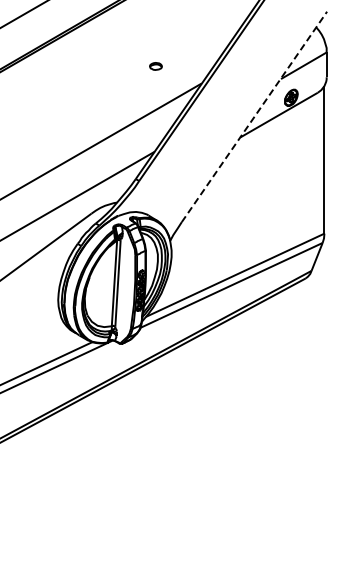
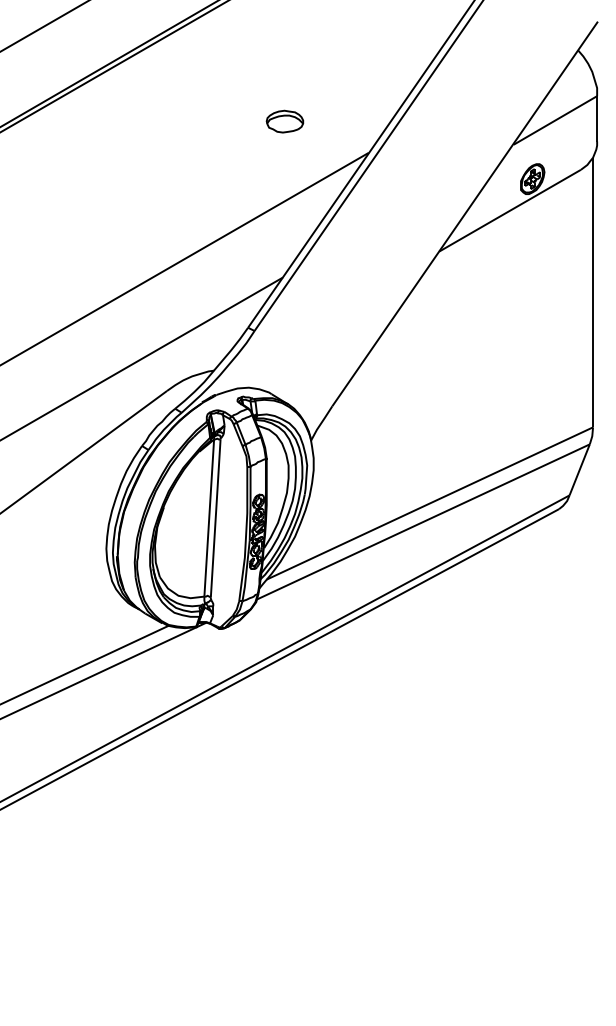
part: (155, 66) -> (284, 121), size x1.67
line: (254, 116) -> (465, 213), dashed -> solid

